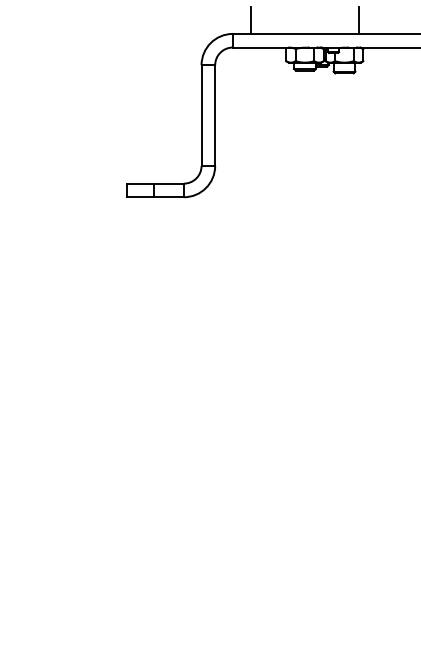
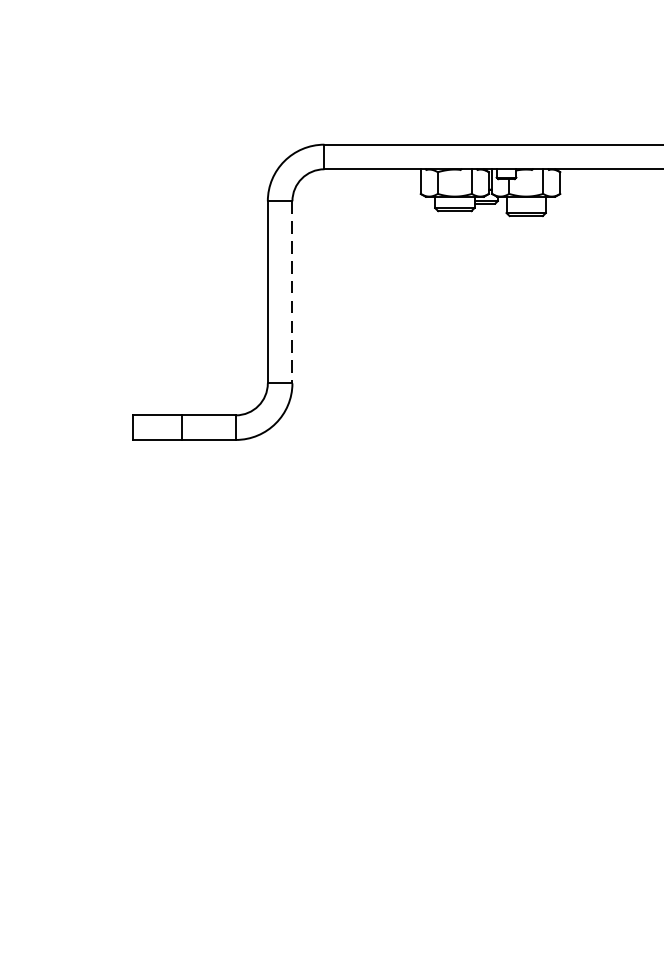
line: (250, 19) -> (356, 118), removed
line: (359, 19) -> (553, 118), removed
line: (215, 116) -> (293, 293), solid -> dashed

